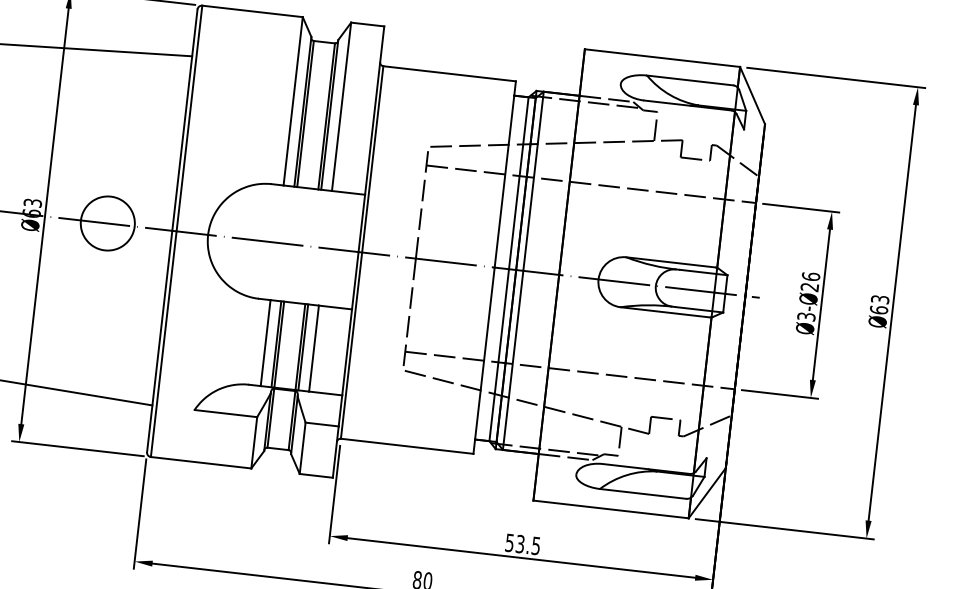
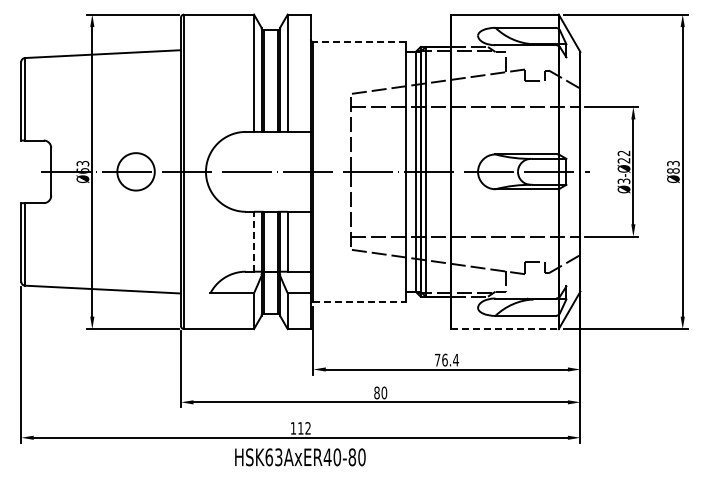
line: (448, 74) -> (358, 42), solid -> dashed
text: (810, 276) -> (623, 153), Ø3-Ø26 -> Ø3-Ø22
text: (879, 309) -> (673, 170), Ø63 -> Ø83
line: (266, 342) -> (254, 241), solid -> dashed
line: (407, 446) -> (359, 301), solid -> dashed
line: (612, 510) -> (505, 329), solid -> dashed
text: (522, 543) -> (446, 359), 53.5 -> 76.4

